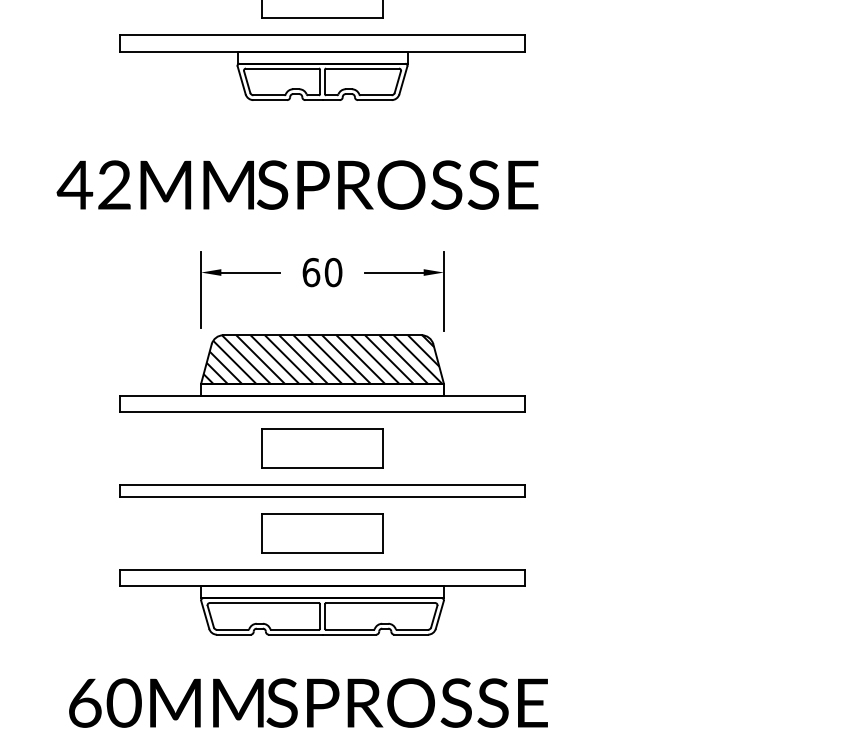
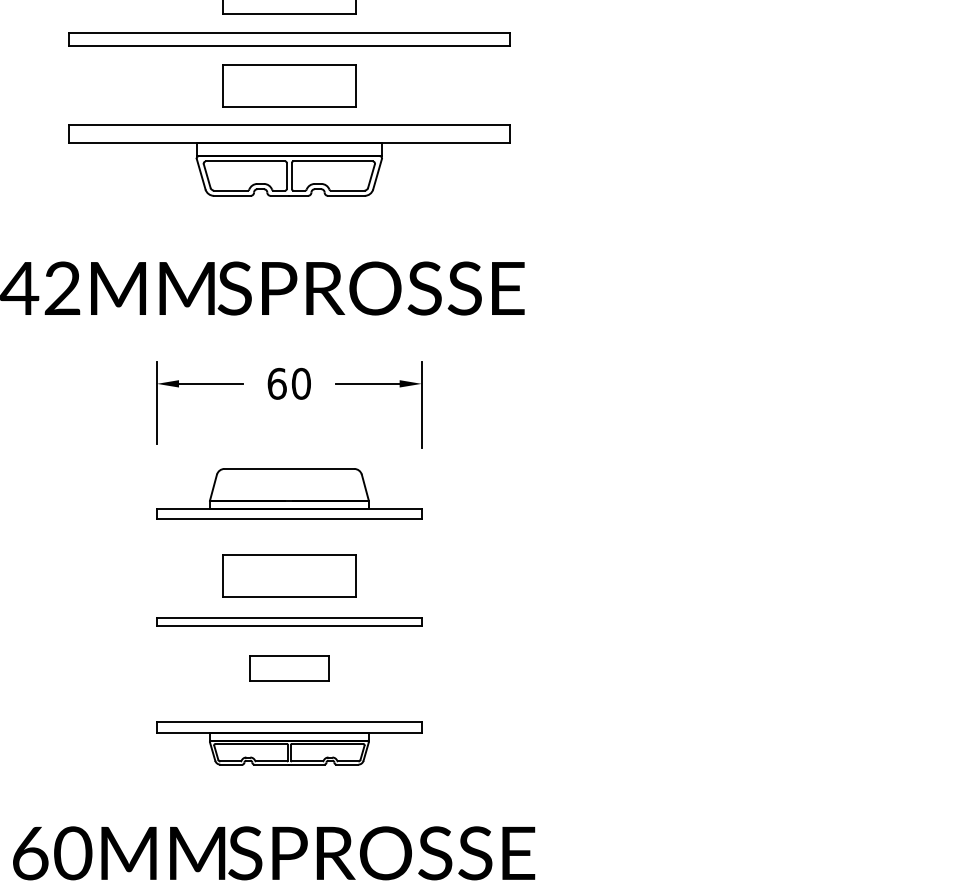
part: (322, 373) -> (289, 493), size x0.6
part: (322, 490) -> (289, 621), size x0.6
part: (322, 532) -> (289, 667), size x0.6
part: (322, 602) -> (289, 743), size x0.6

